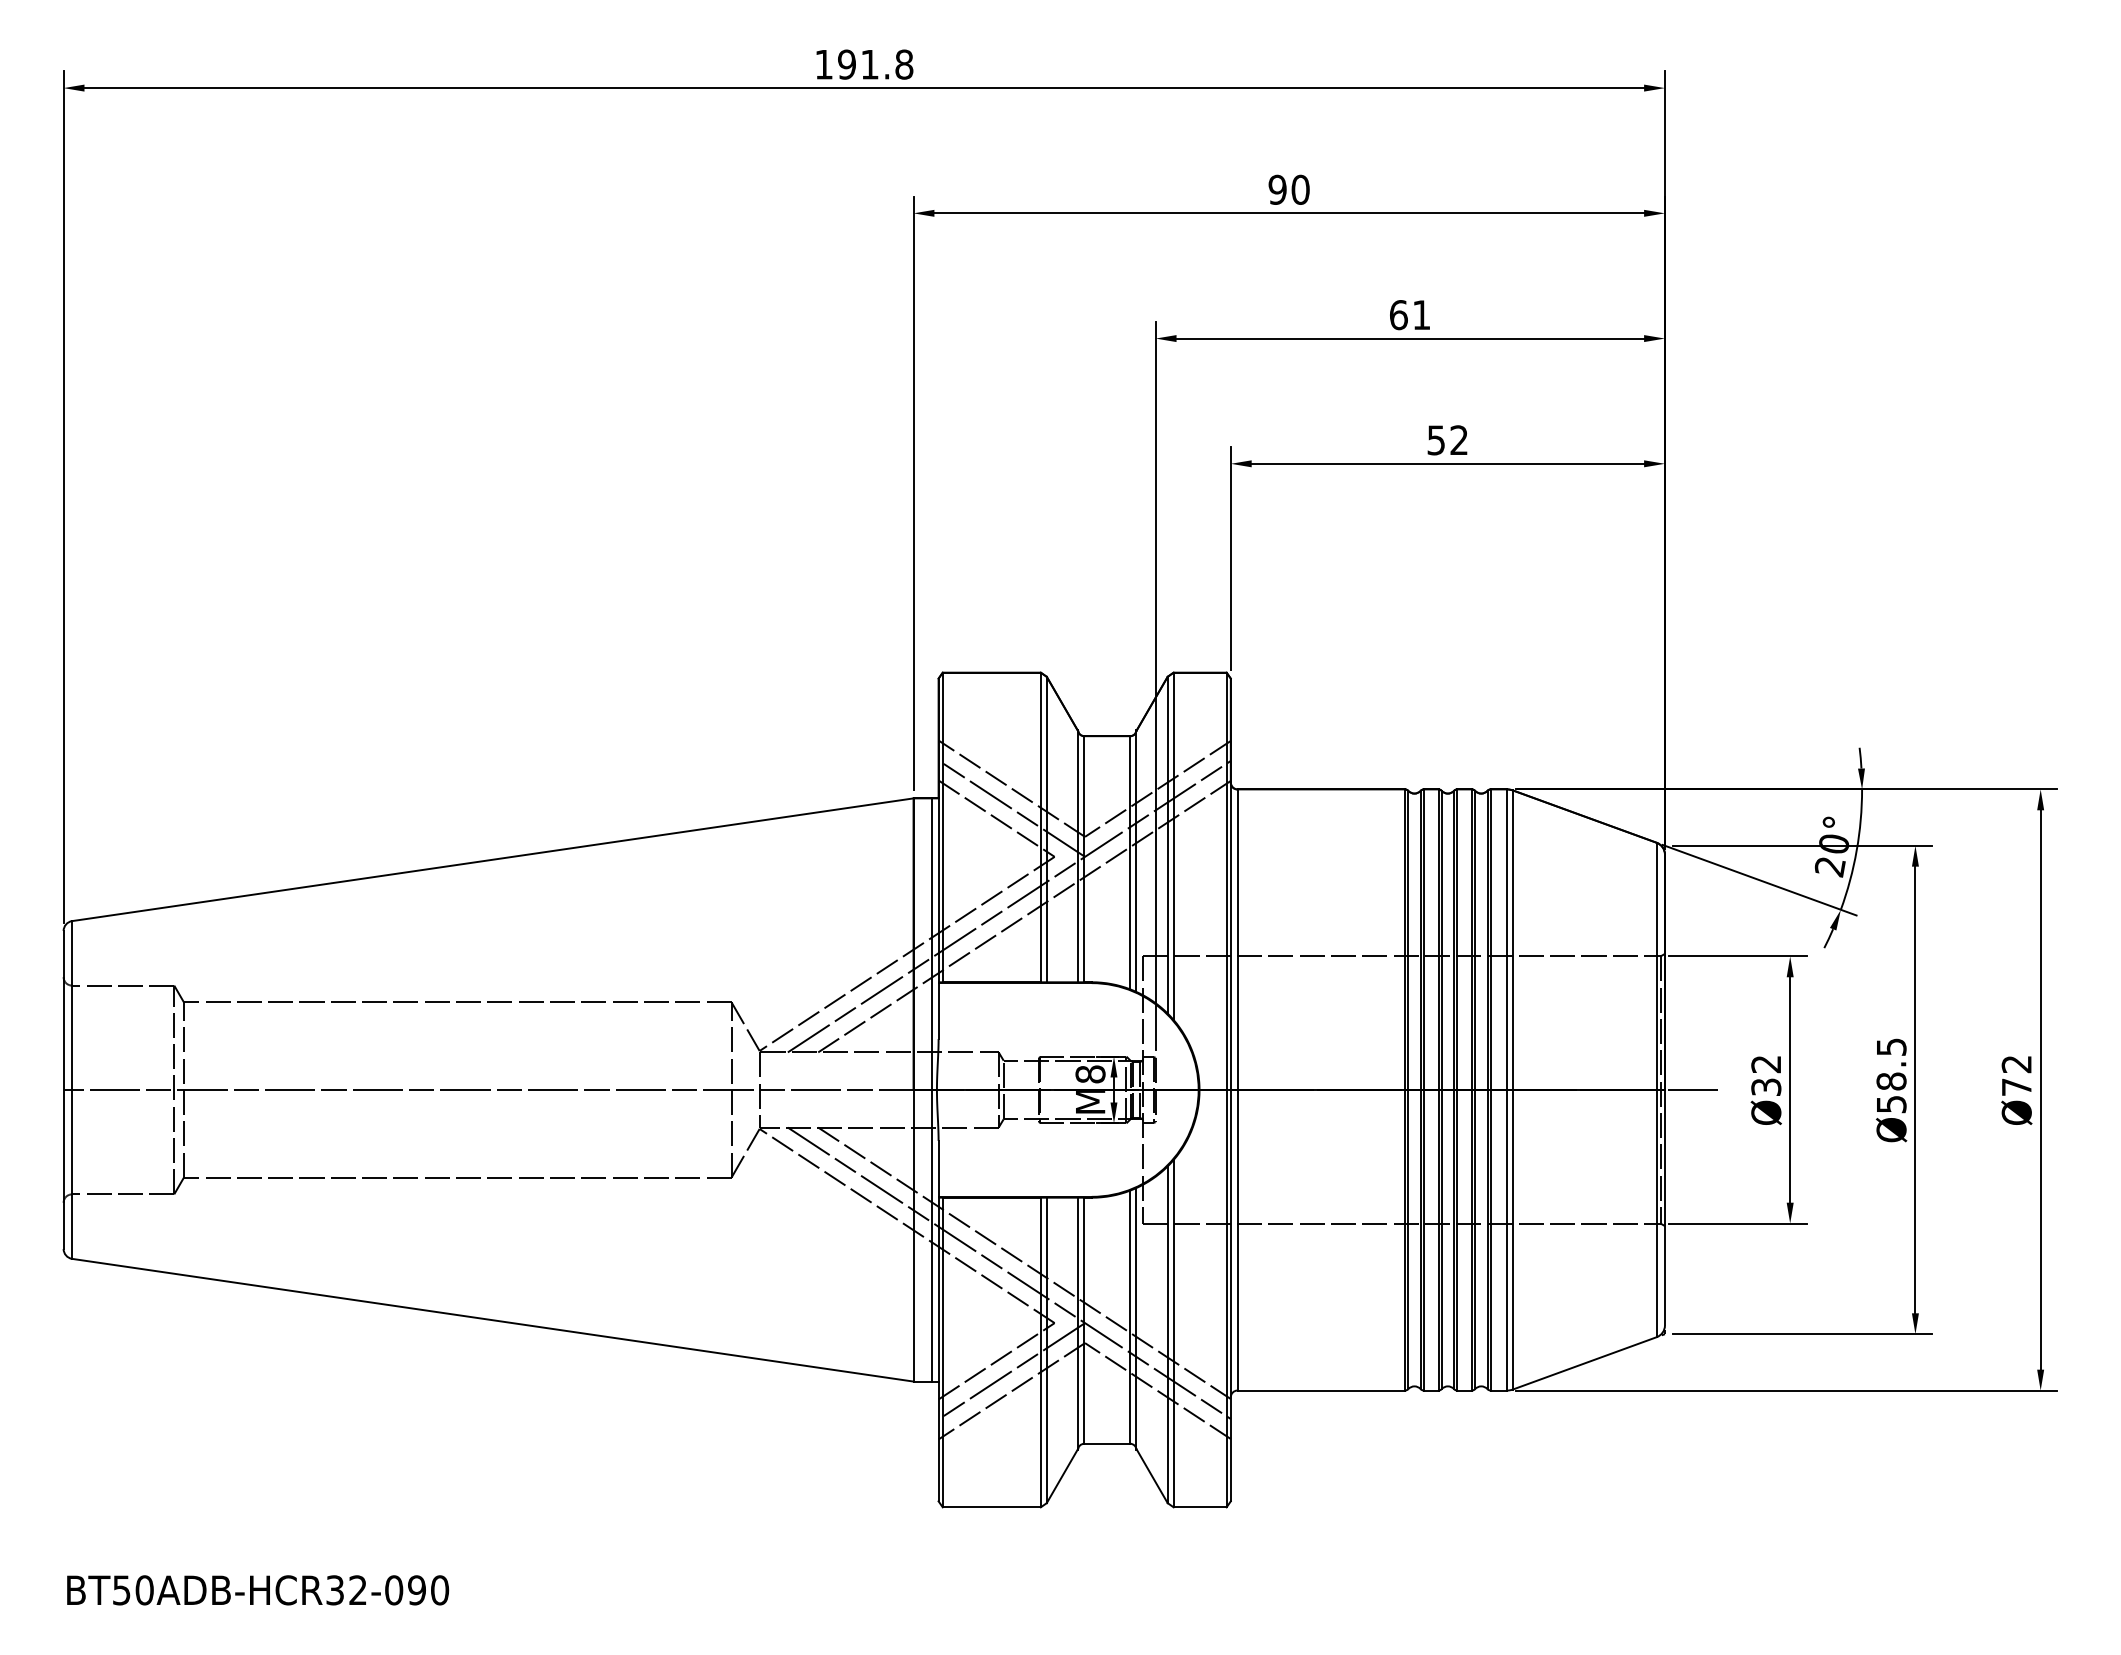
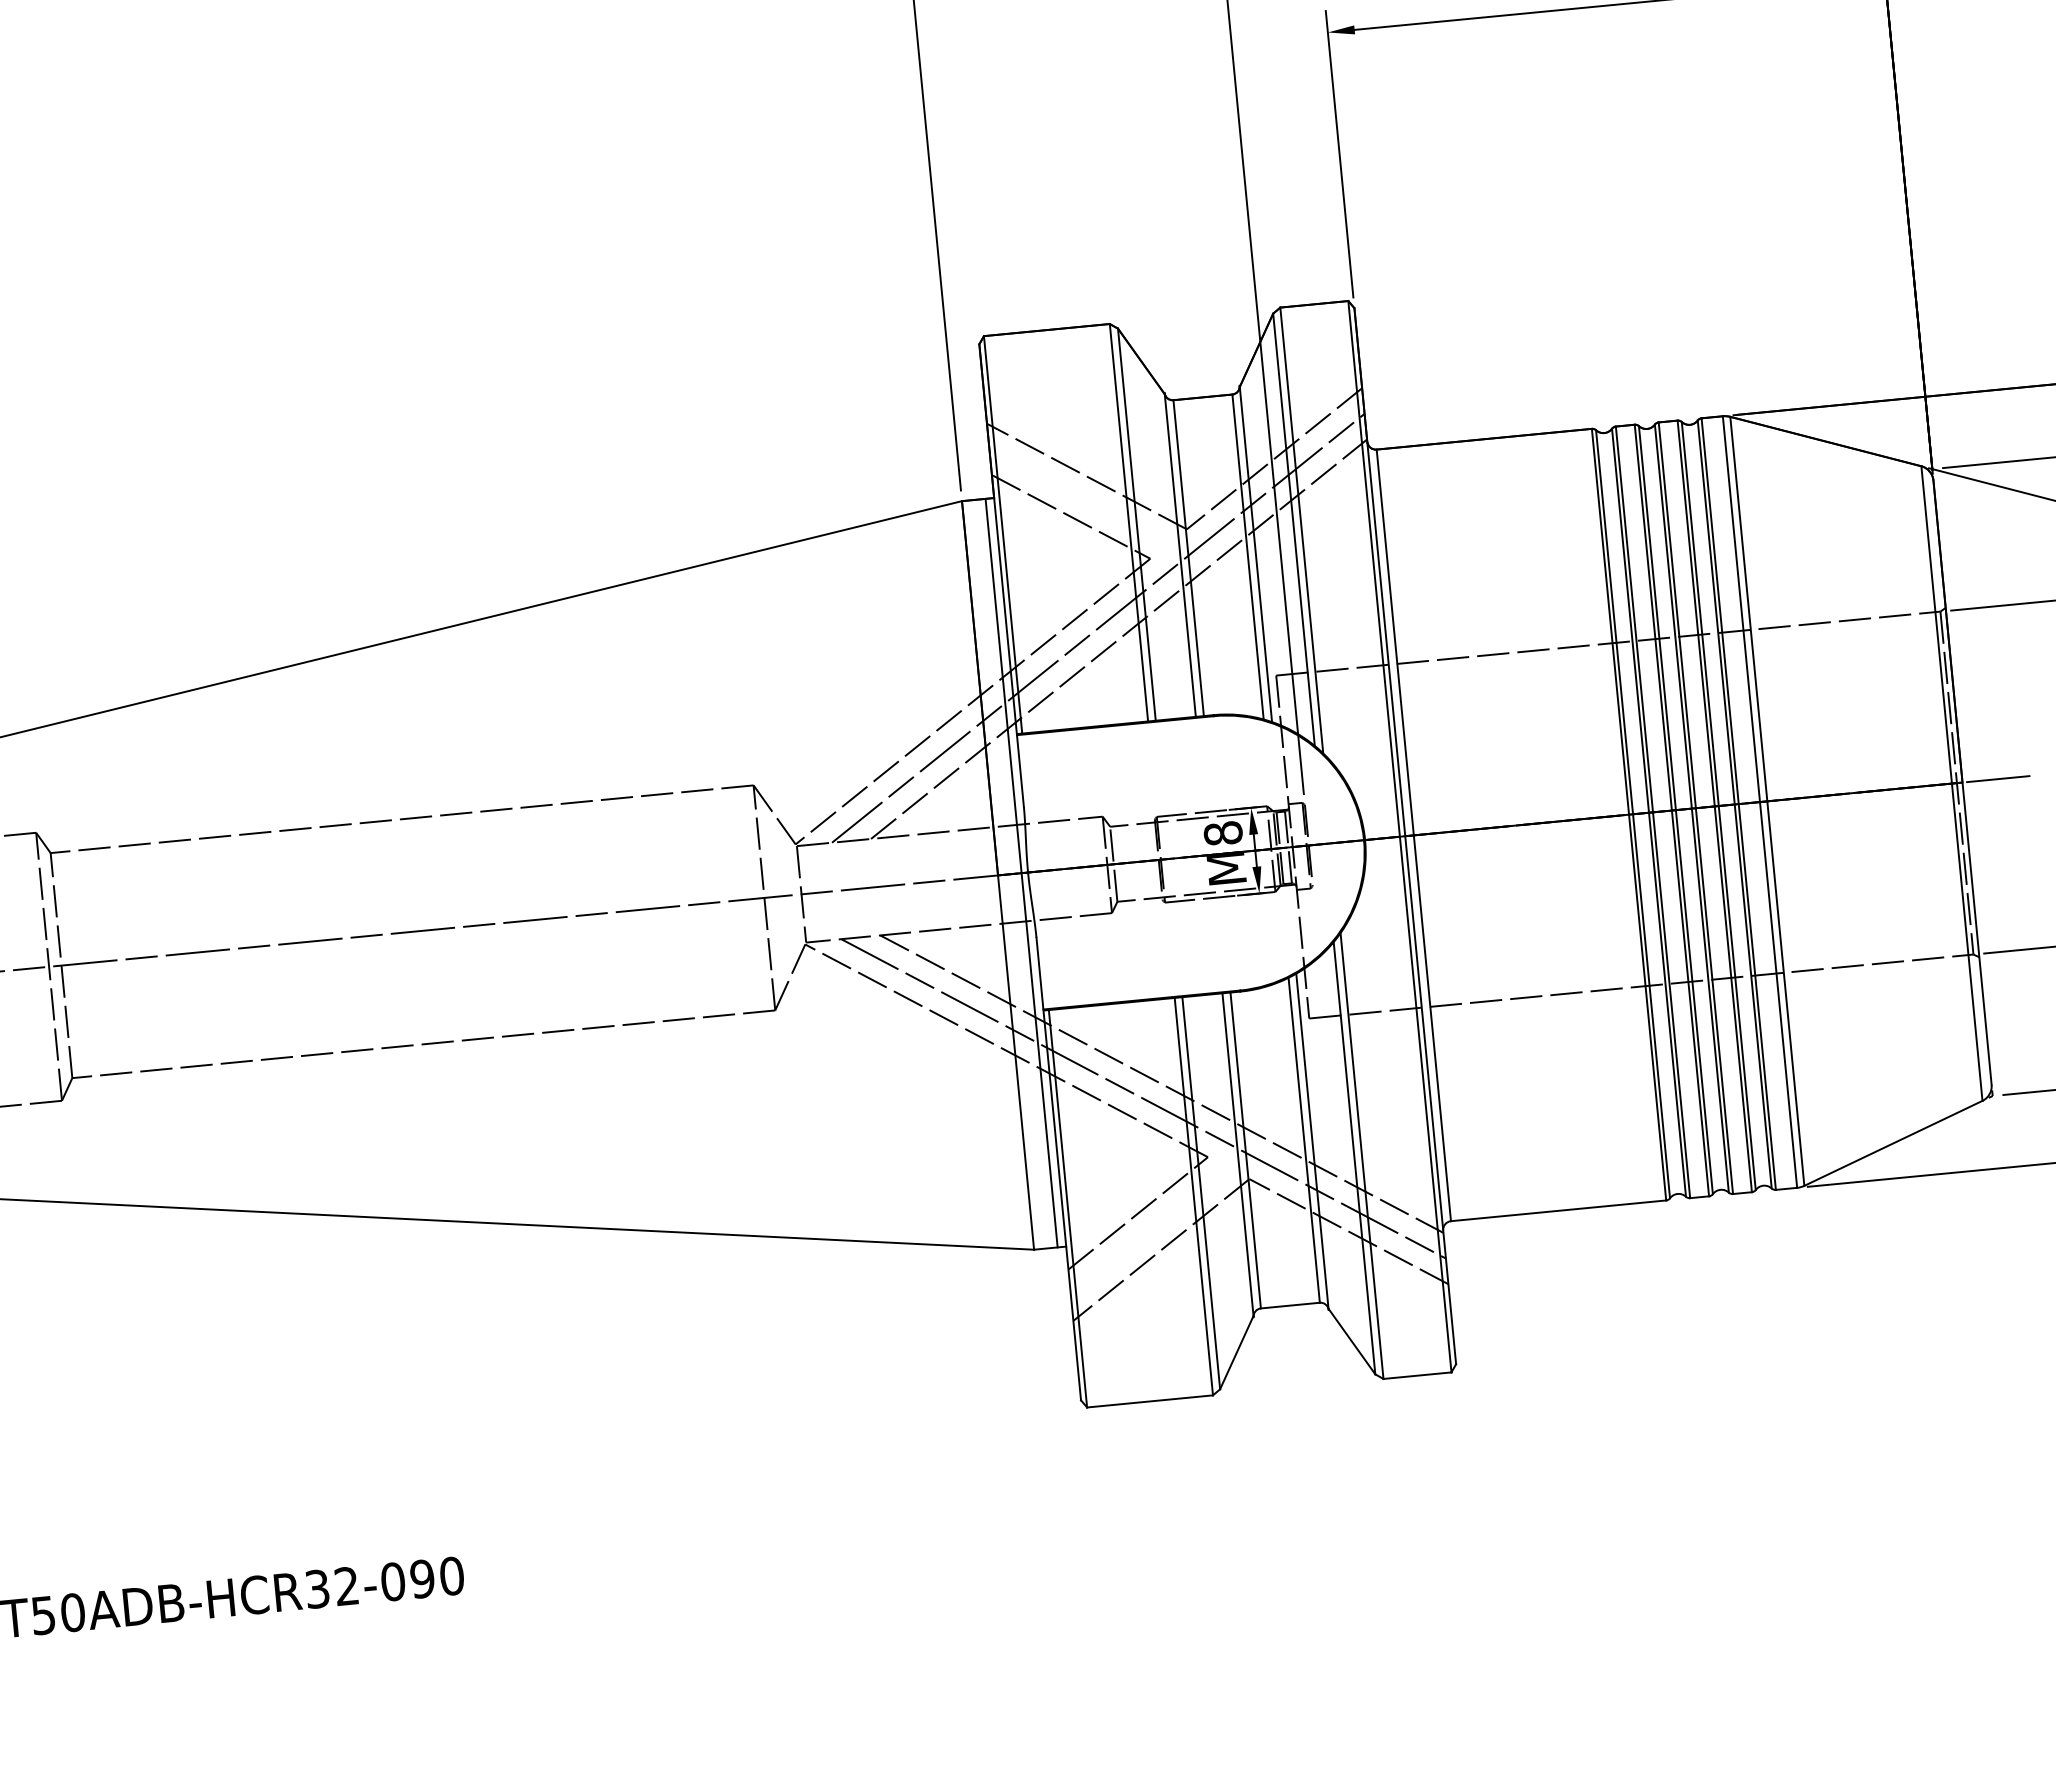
line: (1011, 808) -> (1088, 502), removed
line: (1011, 1371) -> (1158, 1224), removed

